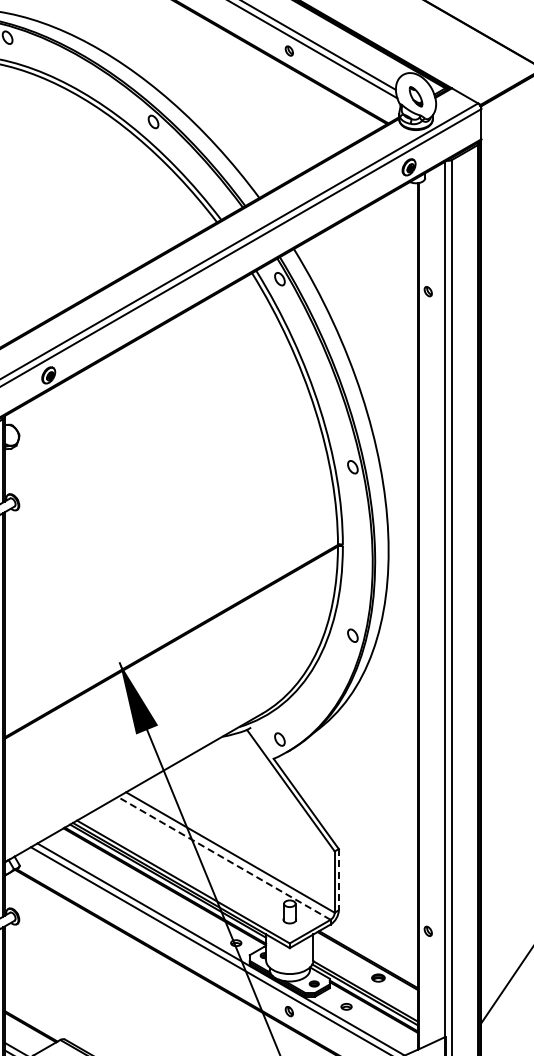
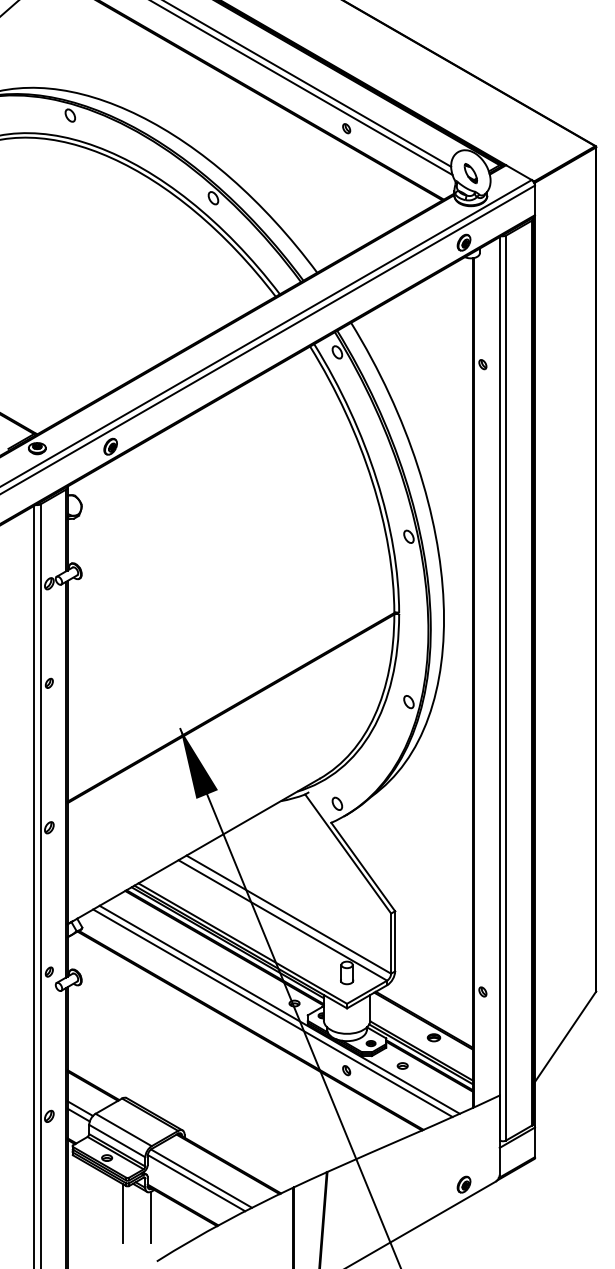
line: (223, 858) -> (282, 920), dashed -> solid
line: (339, 879) -> (395, 941), dashed -> solid

